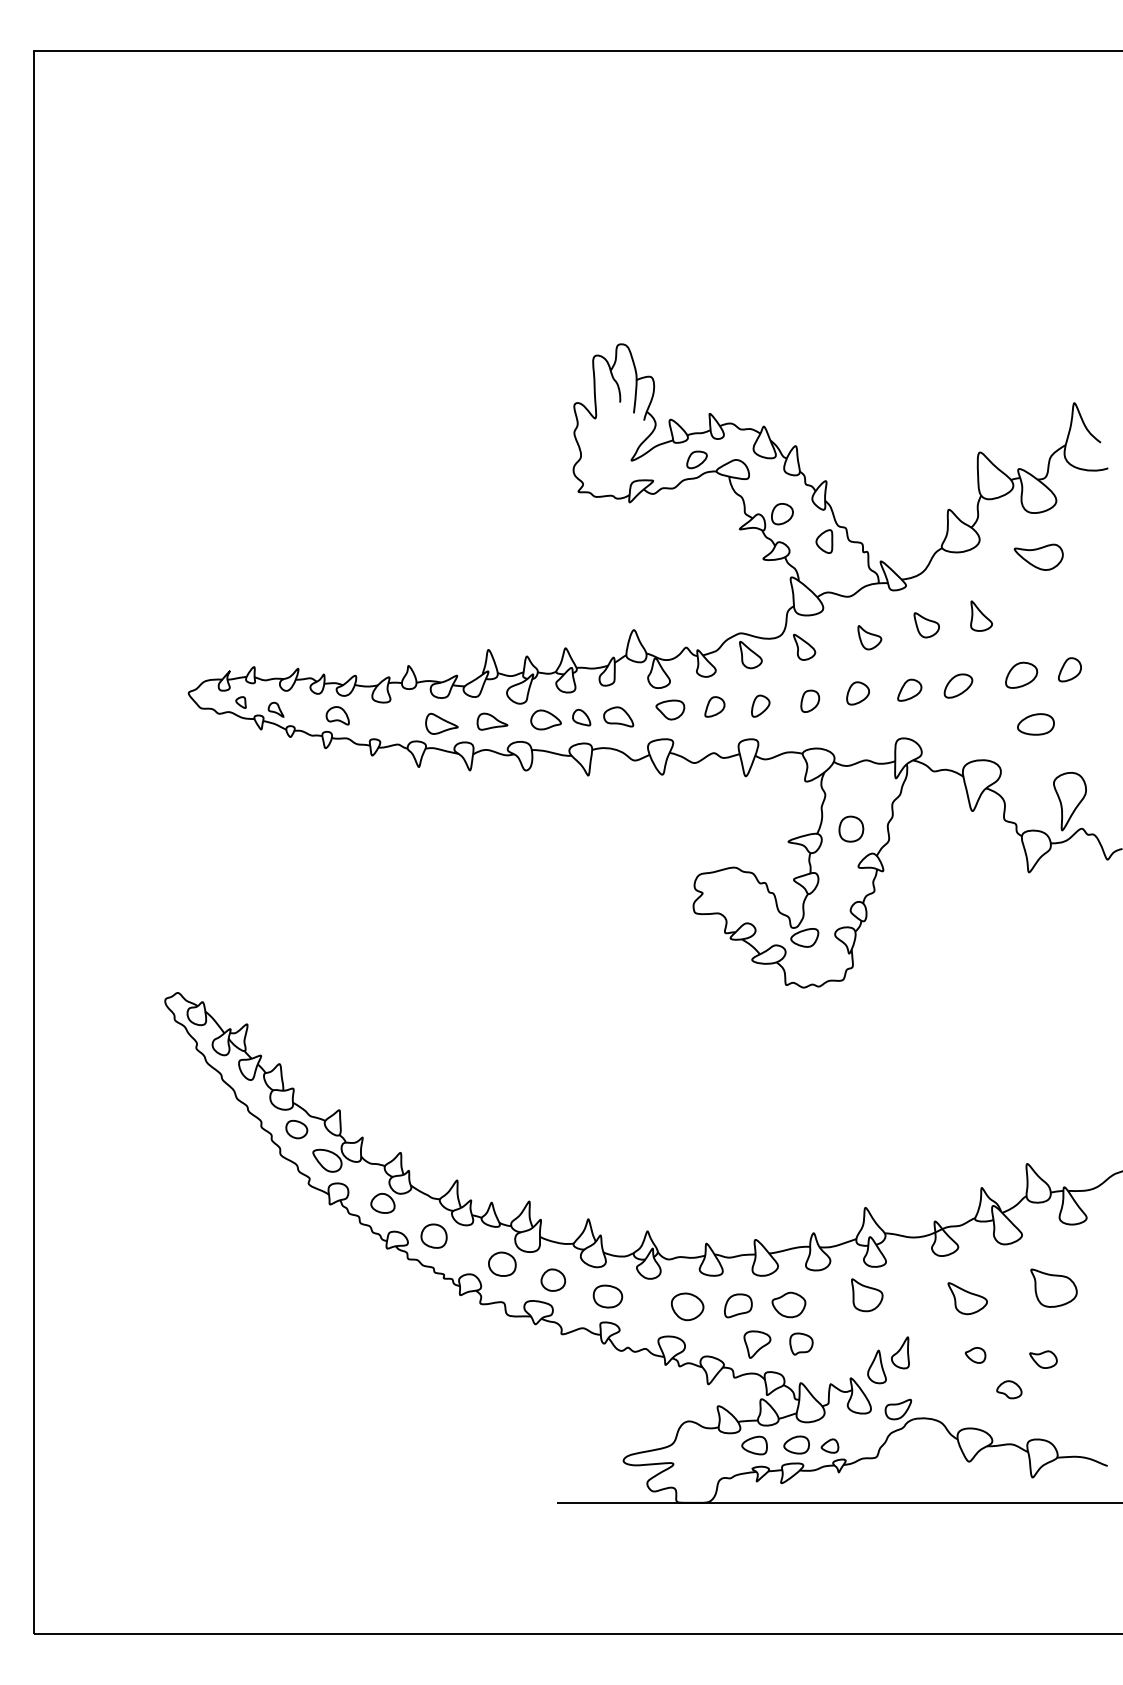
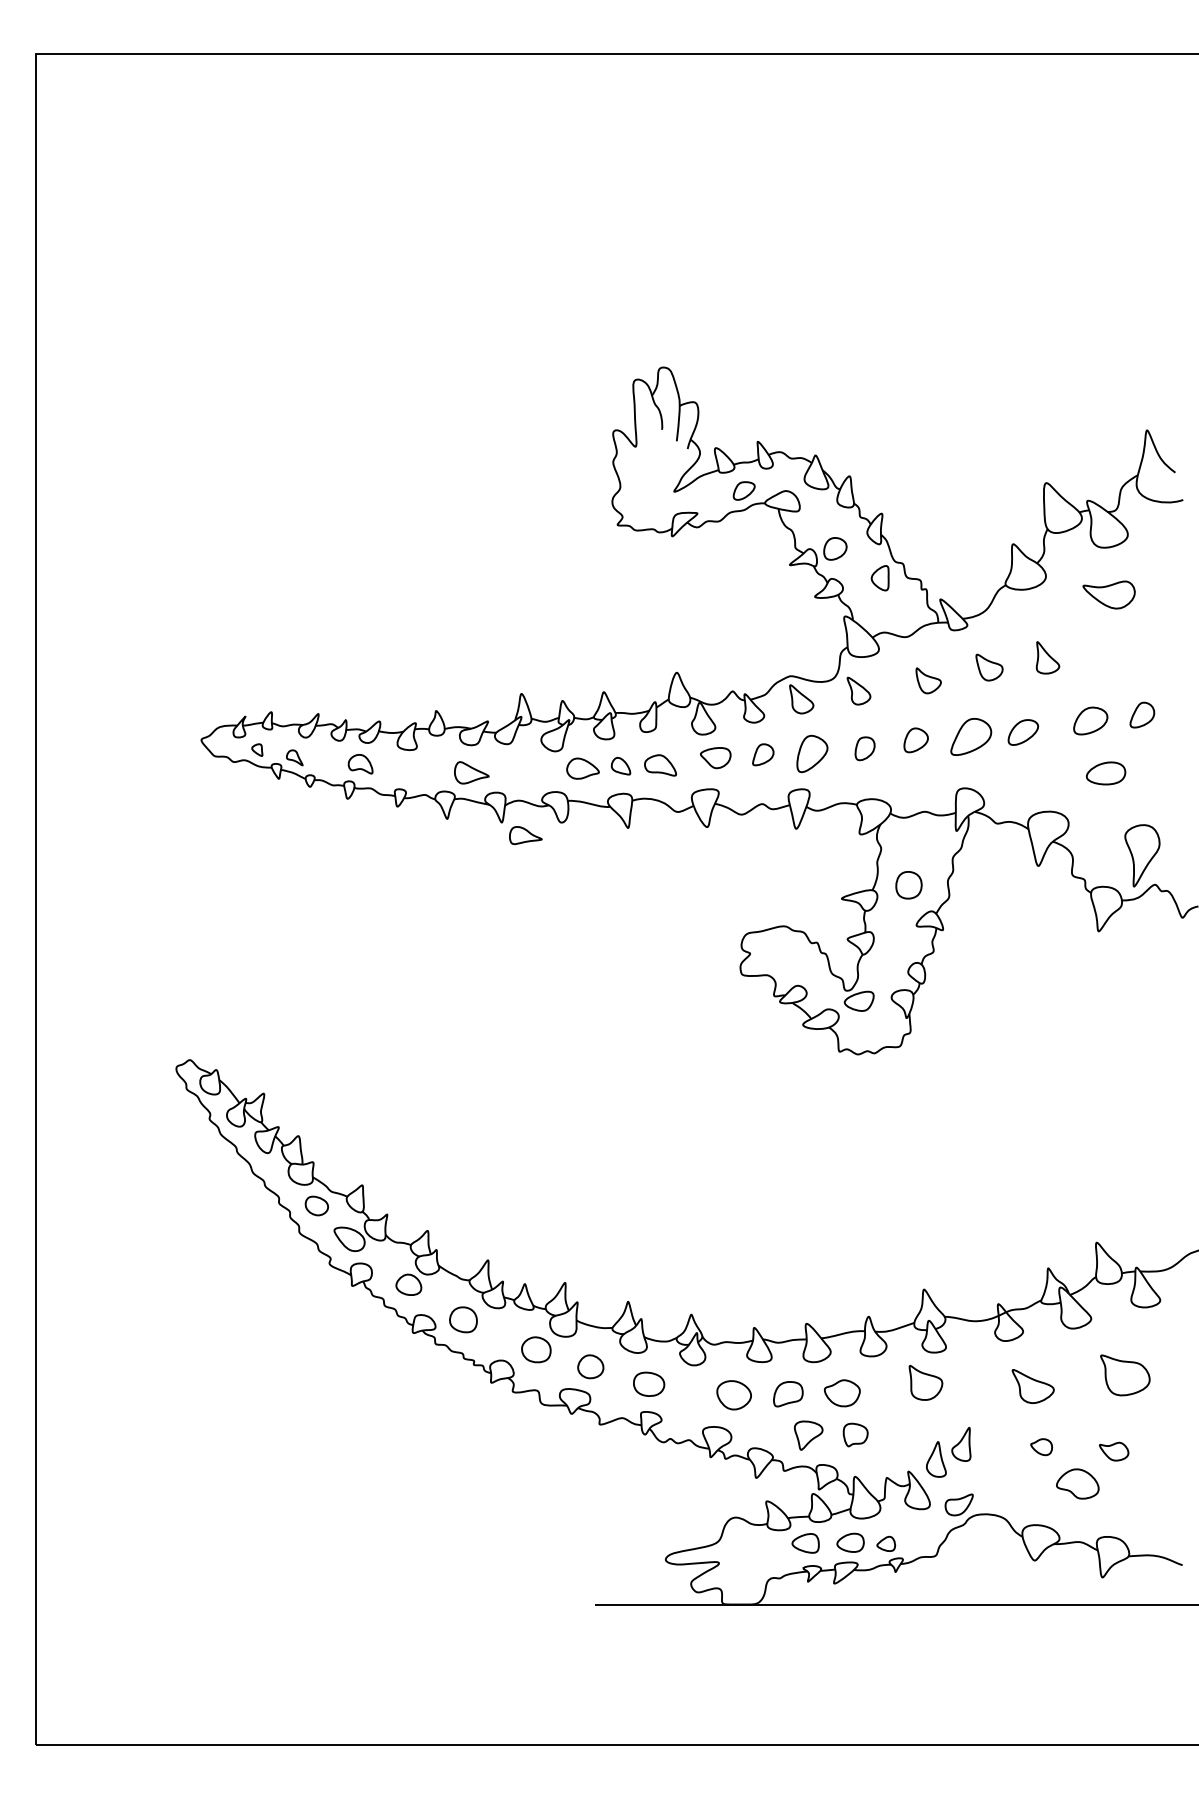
part: (909, 689) -> (971, 736), size x1.6
part: (760, 705) -> (811, 753), size x1.6
part: (492, 721) -> (525, 835), moved
part: (1009, 1389) -> (1077, 1483), size x1.6

